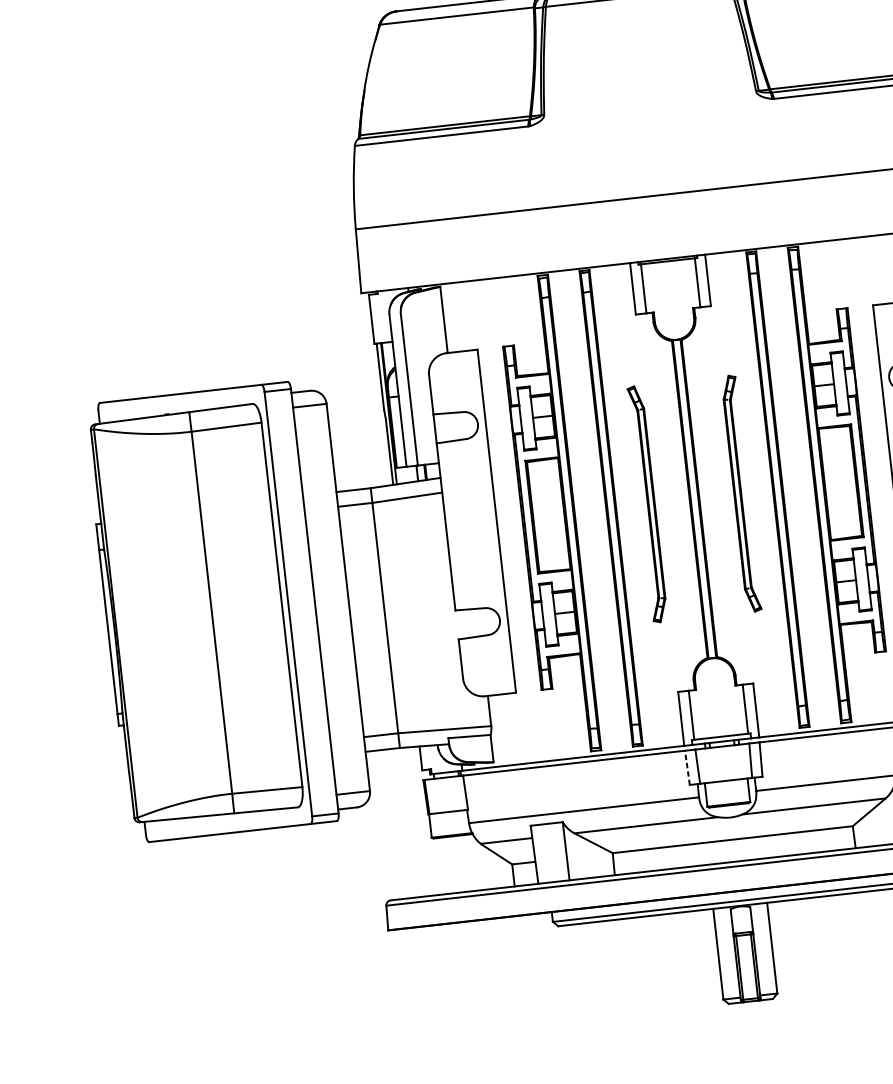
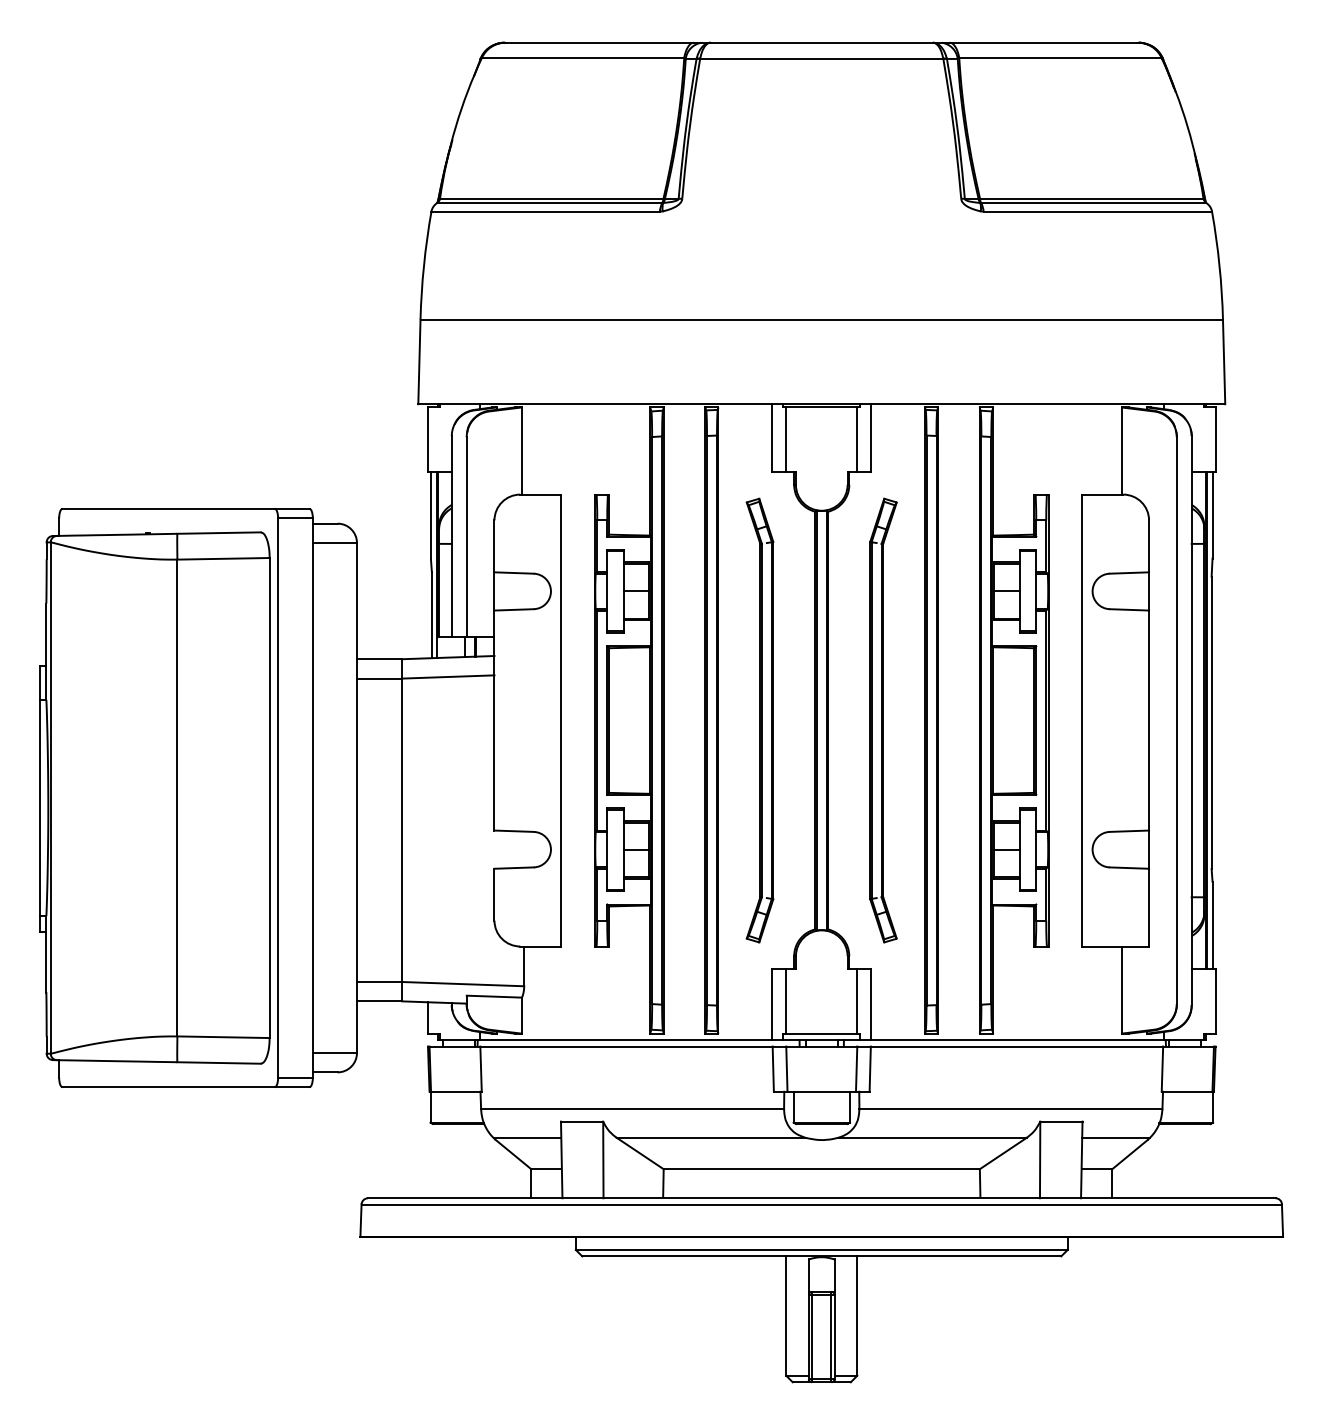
part: (741, 493) -> (883, 720), size x1.43
part: (647, 504) -> (759, 720), size x1.43
line: (687, 768) -> (773, 1069), dashed -> solid

